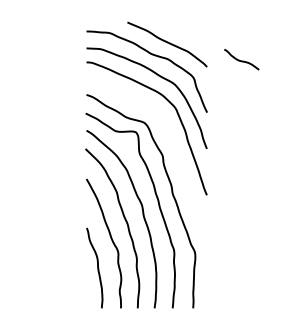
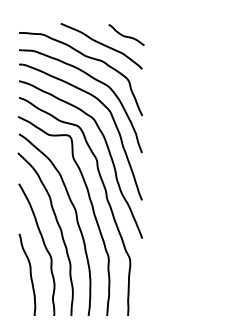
curve: (241, 60) -> (126, 35), moved
curve: (173, 146) -> (107, 150), added

